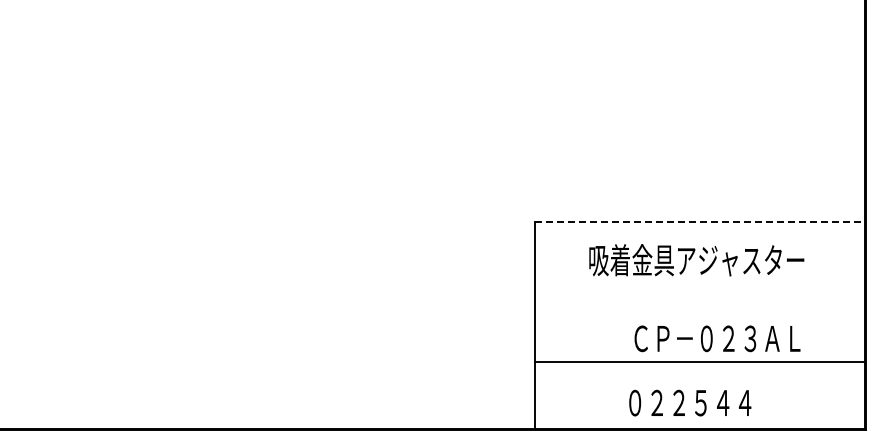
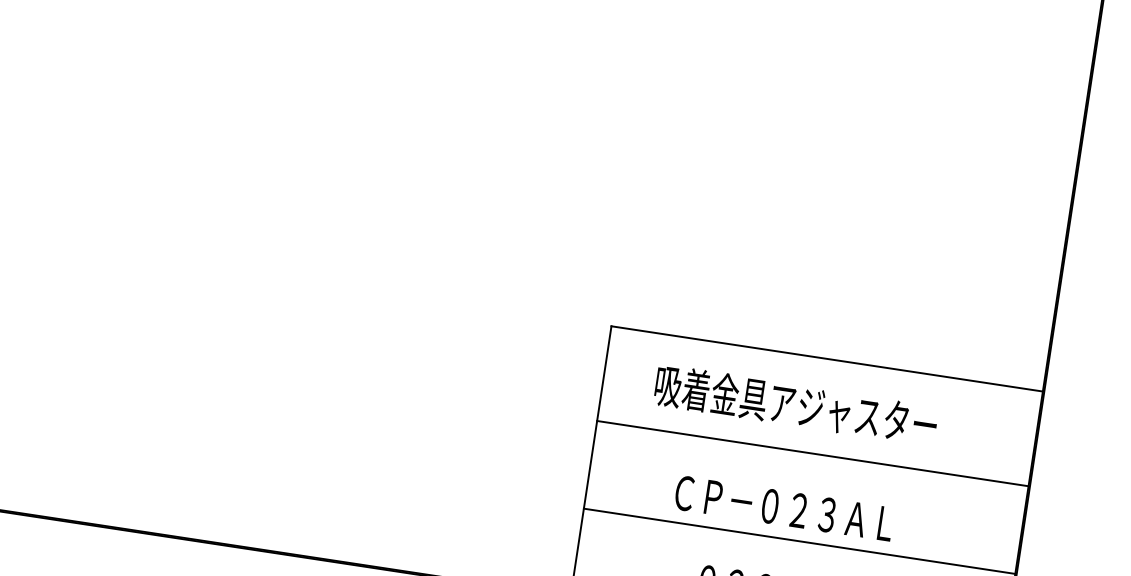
line: (700, 222) -> (828, 359), dashed -> solid
text: (696, 260) -> (795, 405), moved
line: (699, 294) -> (812, 453), added
text: (717, 338) -> (784, 508), moved

